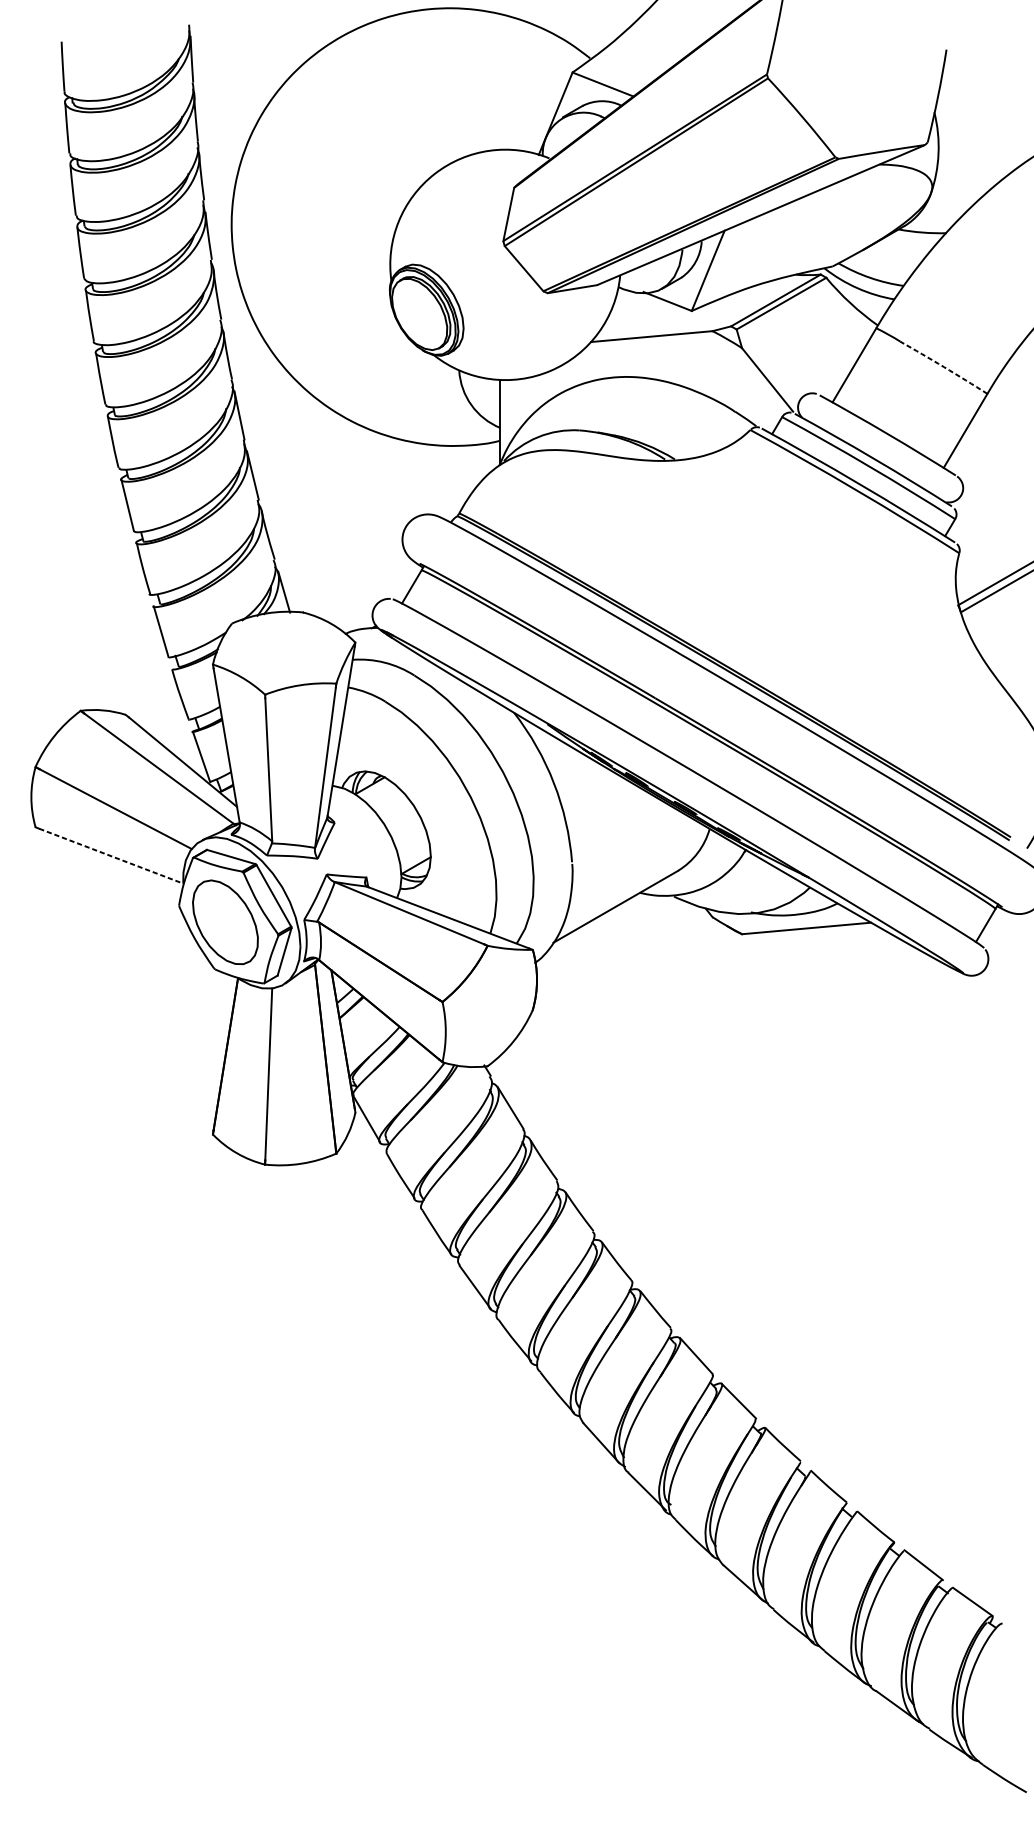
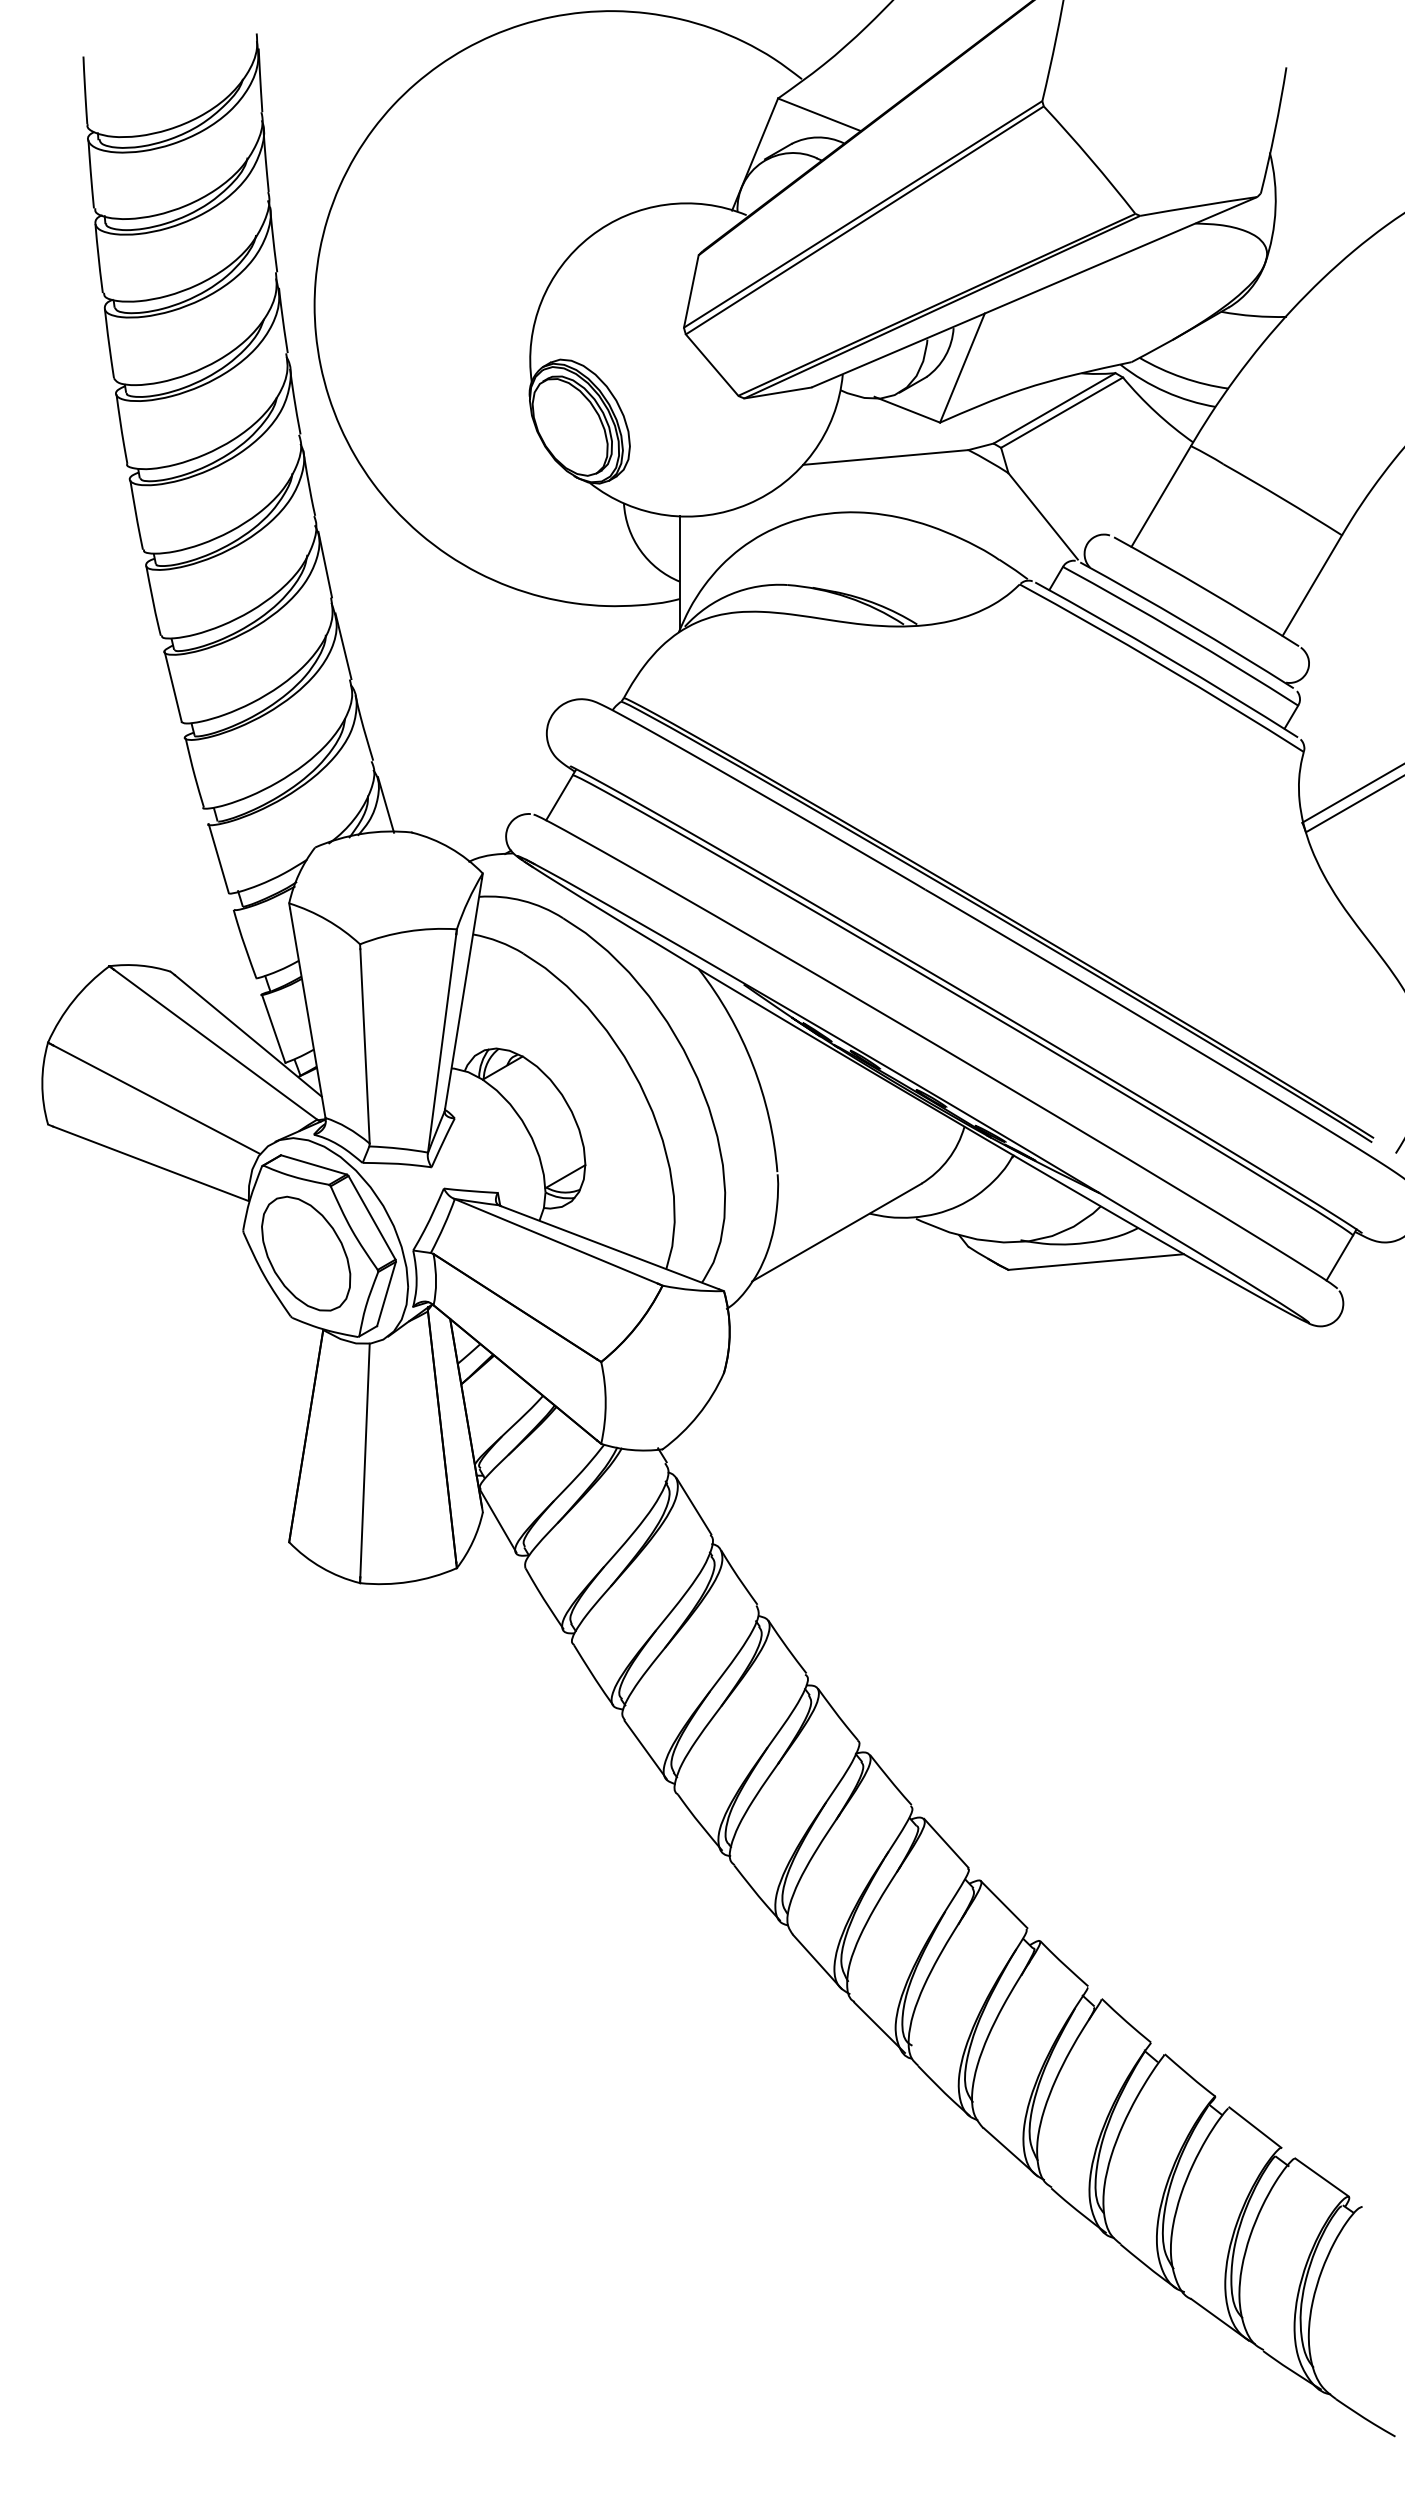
arc: (944, 367) -> (1283, 499), dashed -> solid
line: (110, 855) -> (150, 1163), dashed -> solid

